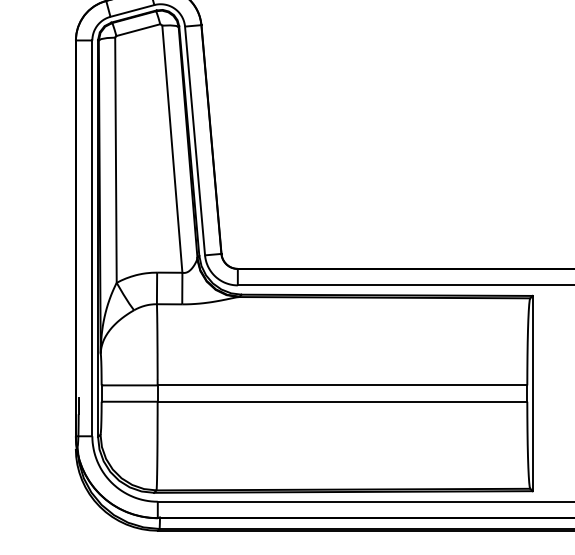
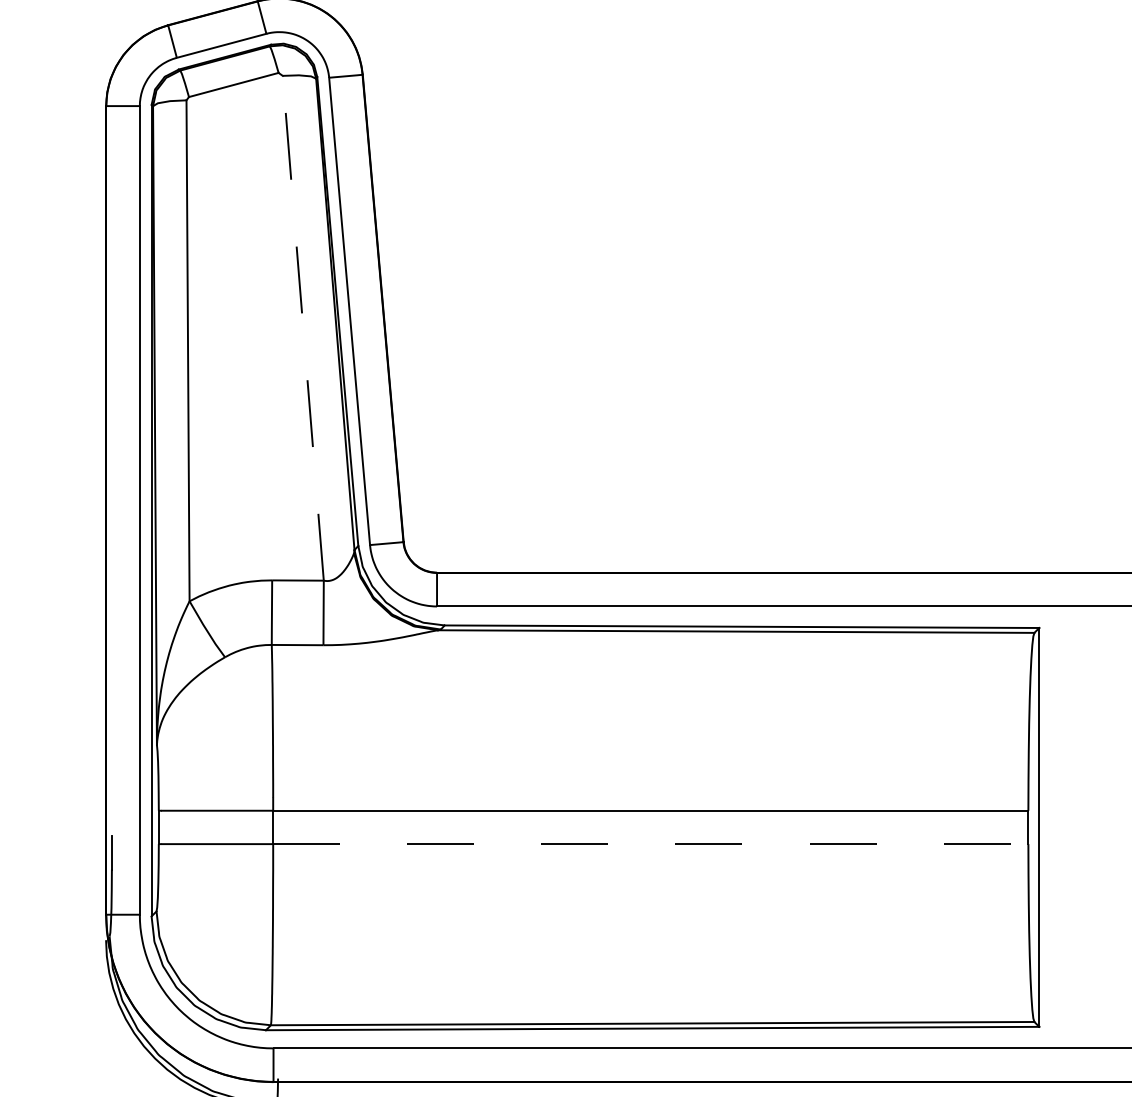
line: (172, 149) -> (303, 328), solid -> dashed
line: (342, 401) -> (650, 843), solid -> dashed

